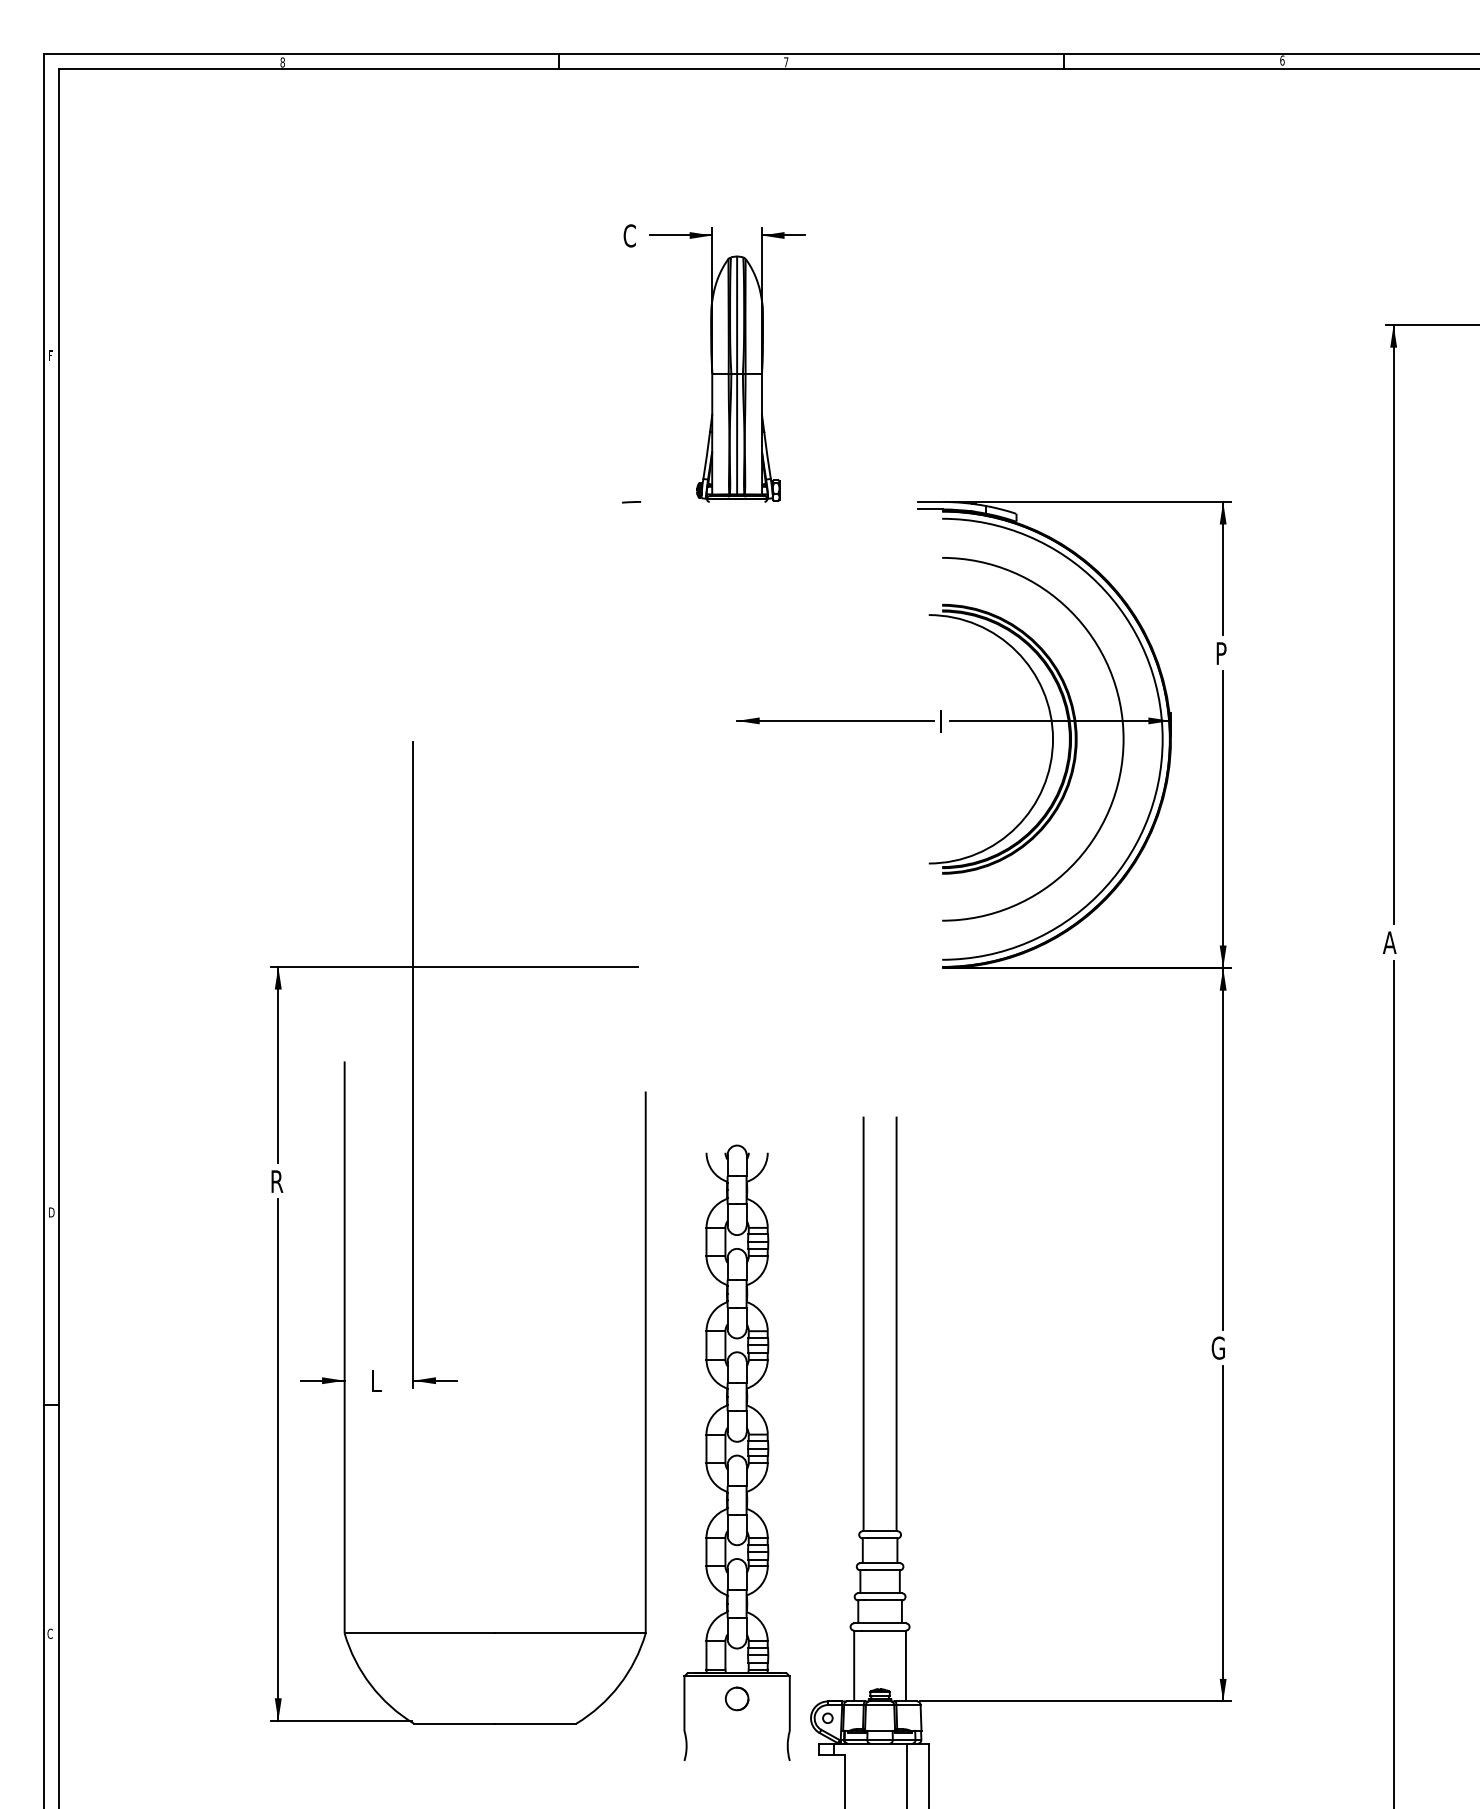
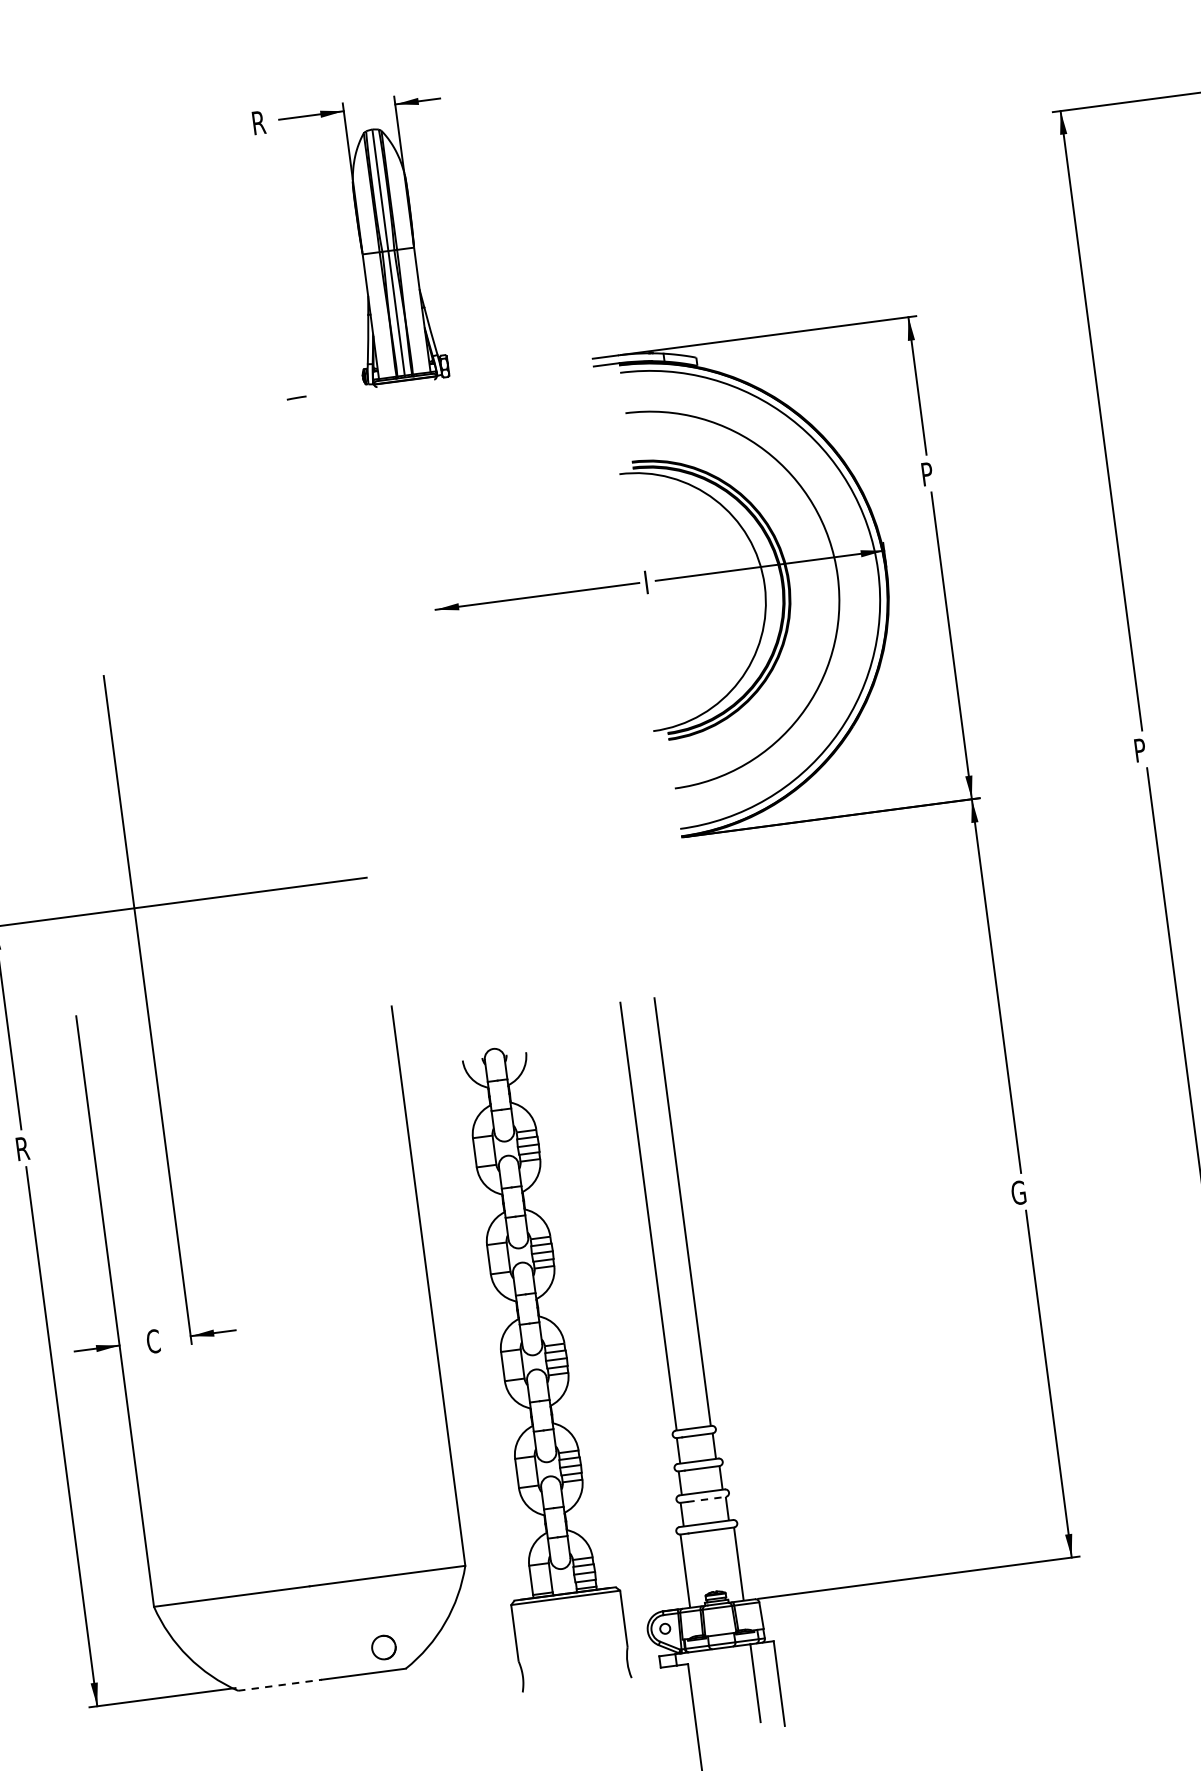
text: (629, 235) -> (258, 122), C -> R
text: (1389, 942) -> (1140, 750), A -> P
text: (377, 1380) -> (153, 1340), L -> C
line: (883, 1600) -> (706, 1499), solid -> dashed
part: (736, 1698) -> (383, 1647), moved
line: (454, 1723) -> (279, 1685), solid -> dashed

